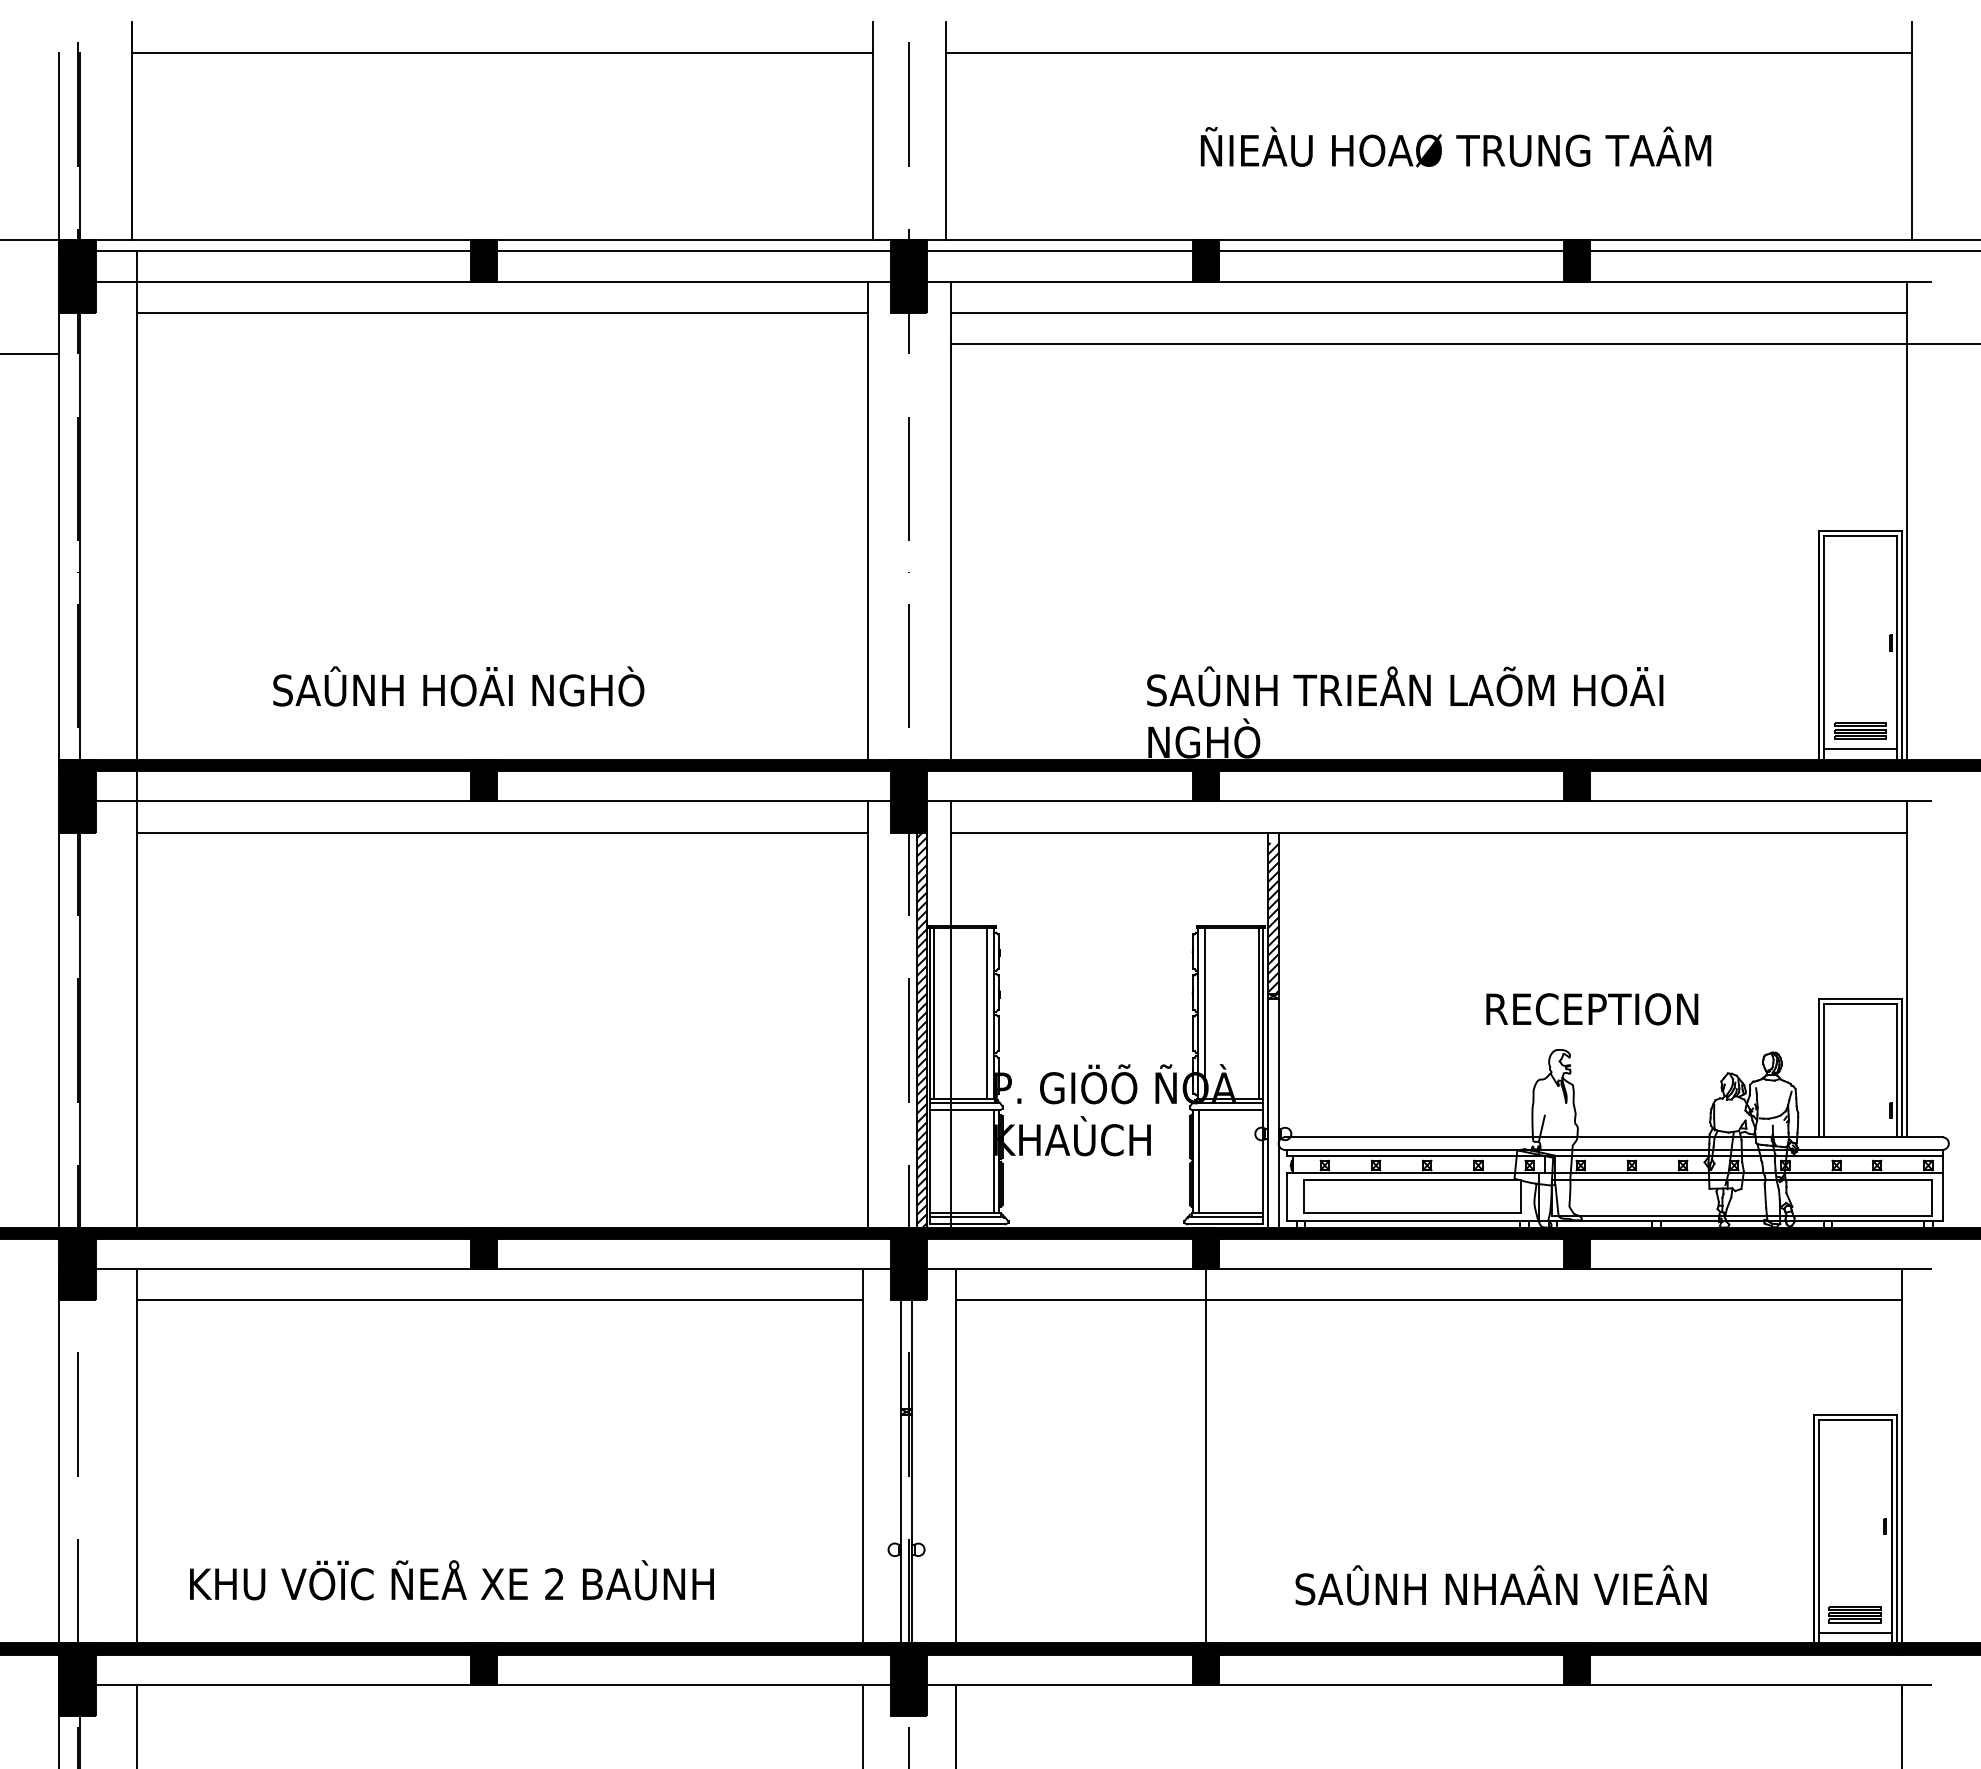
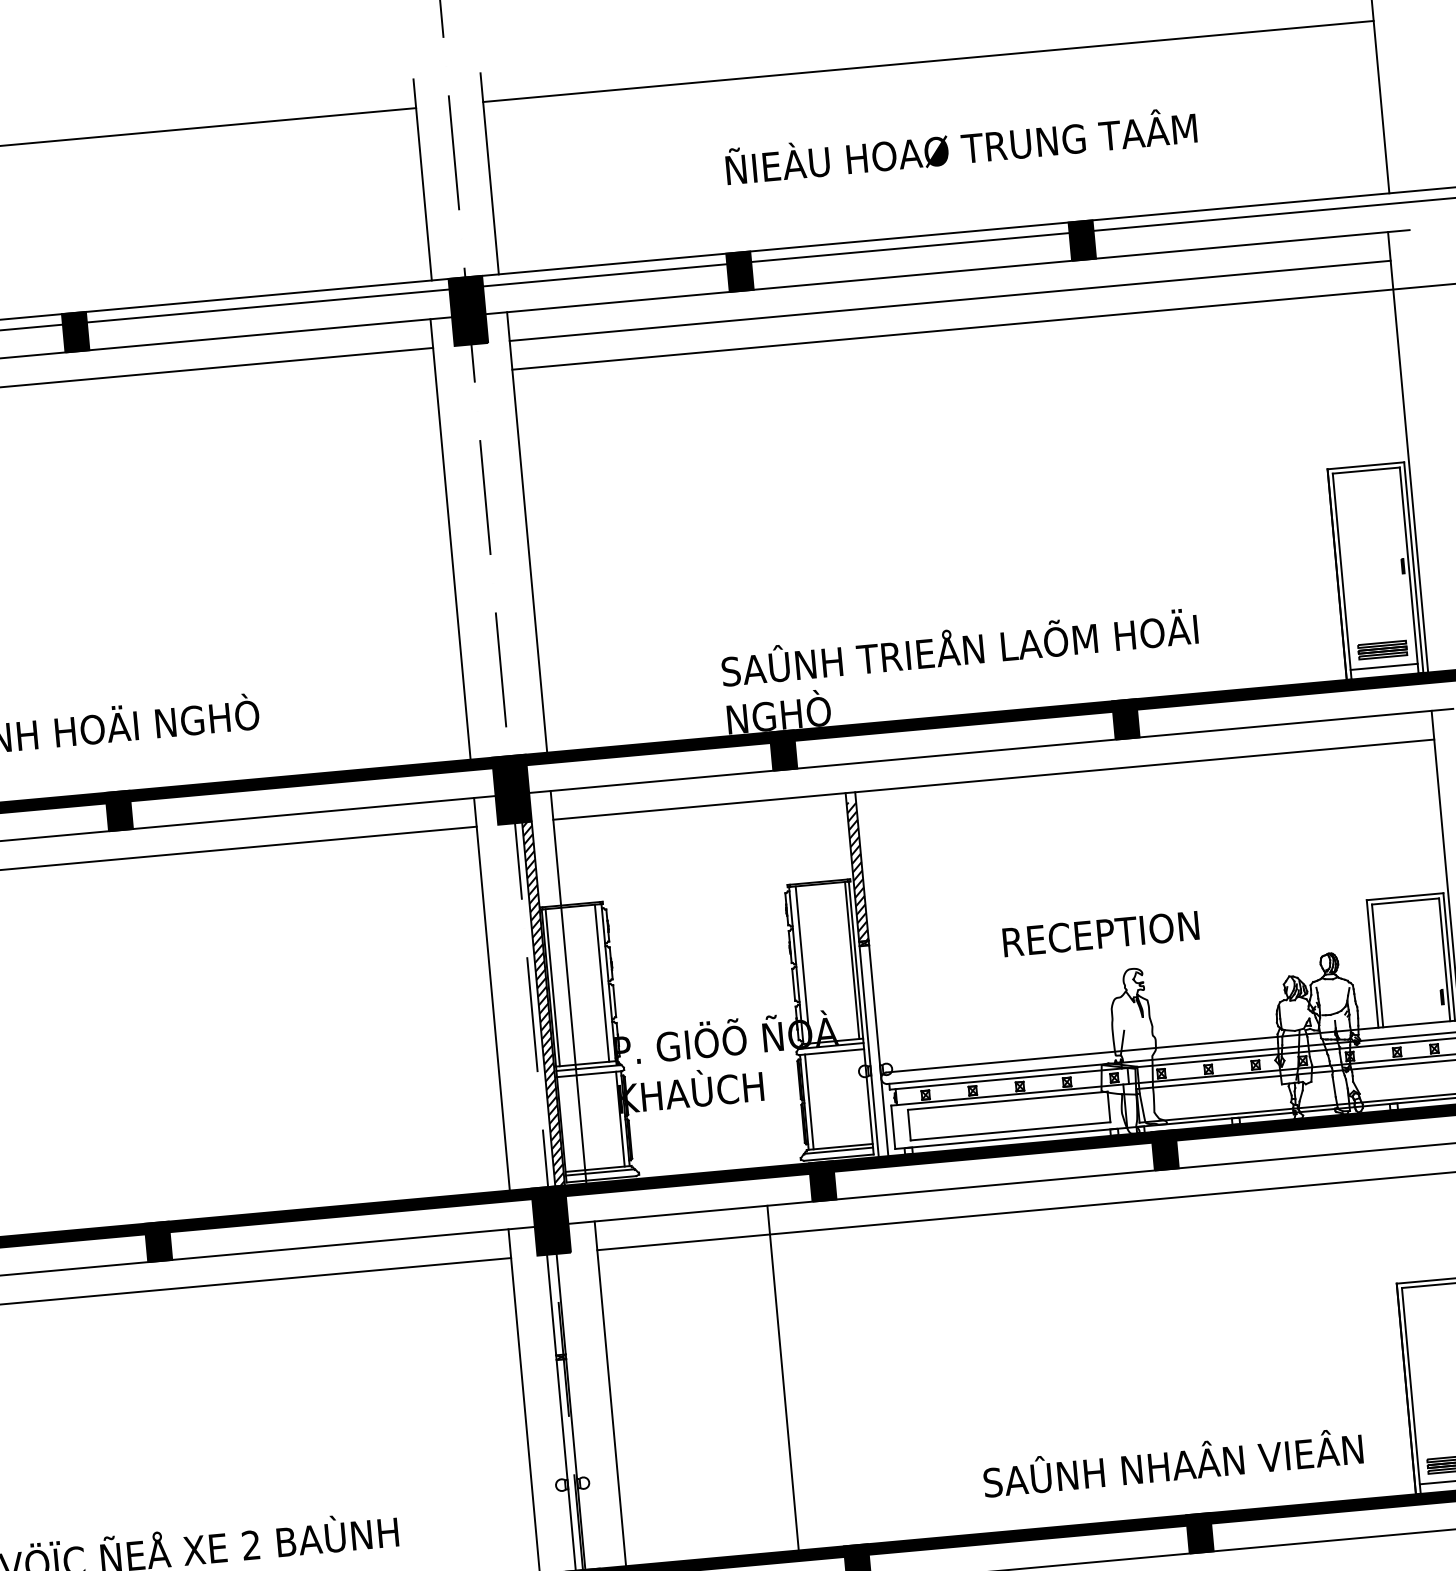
text: (1592, 1009) -> (1101, 934), moved
line: (1205, 1456) -> (783, 1378), moved
text: (1500, 1585) -> (1172, 1462), moved

